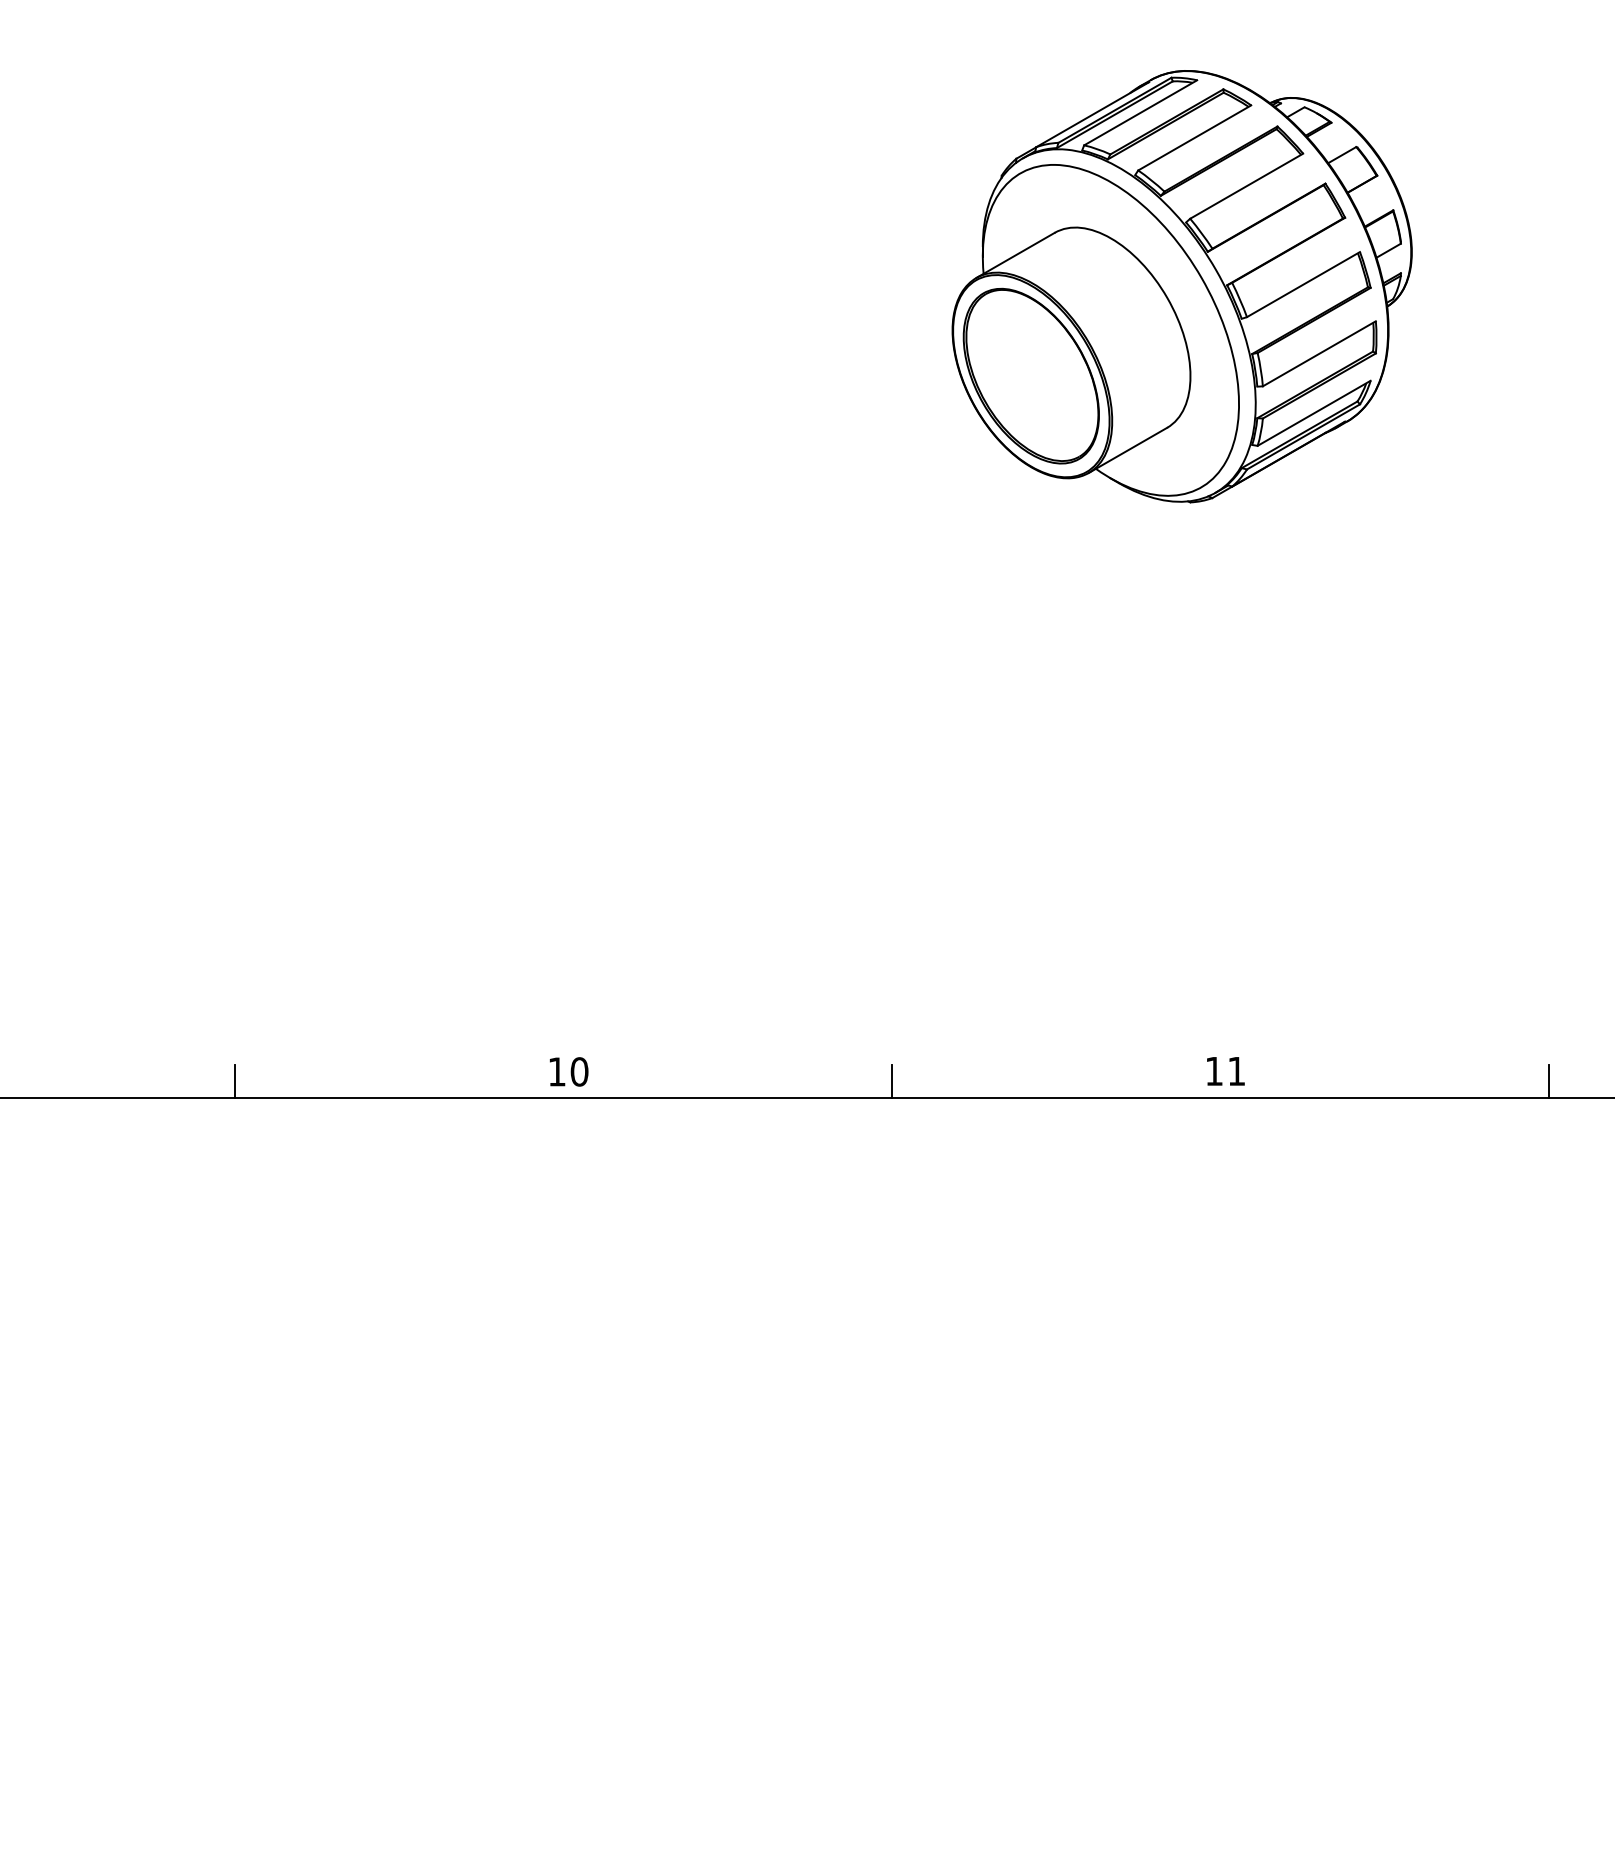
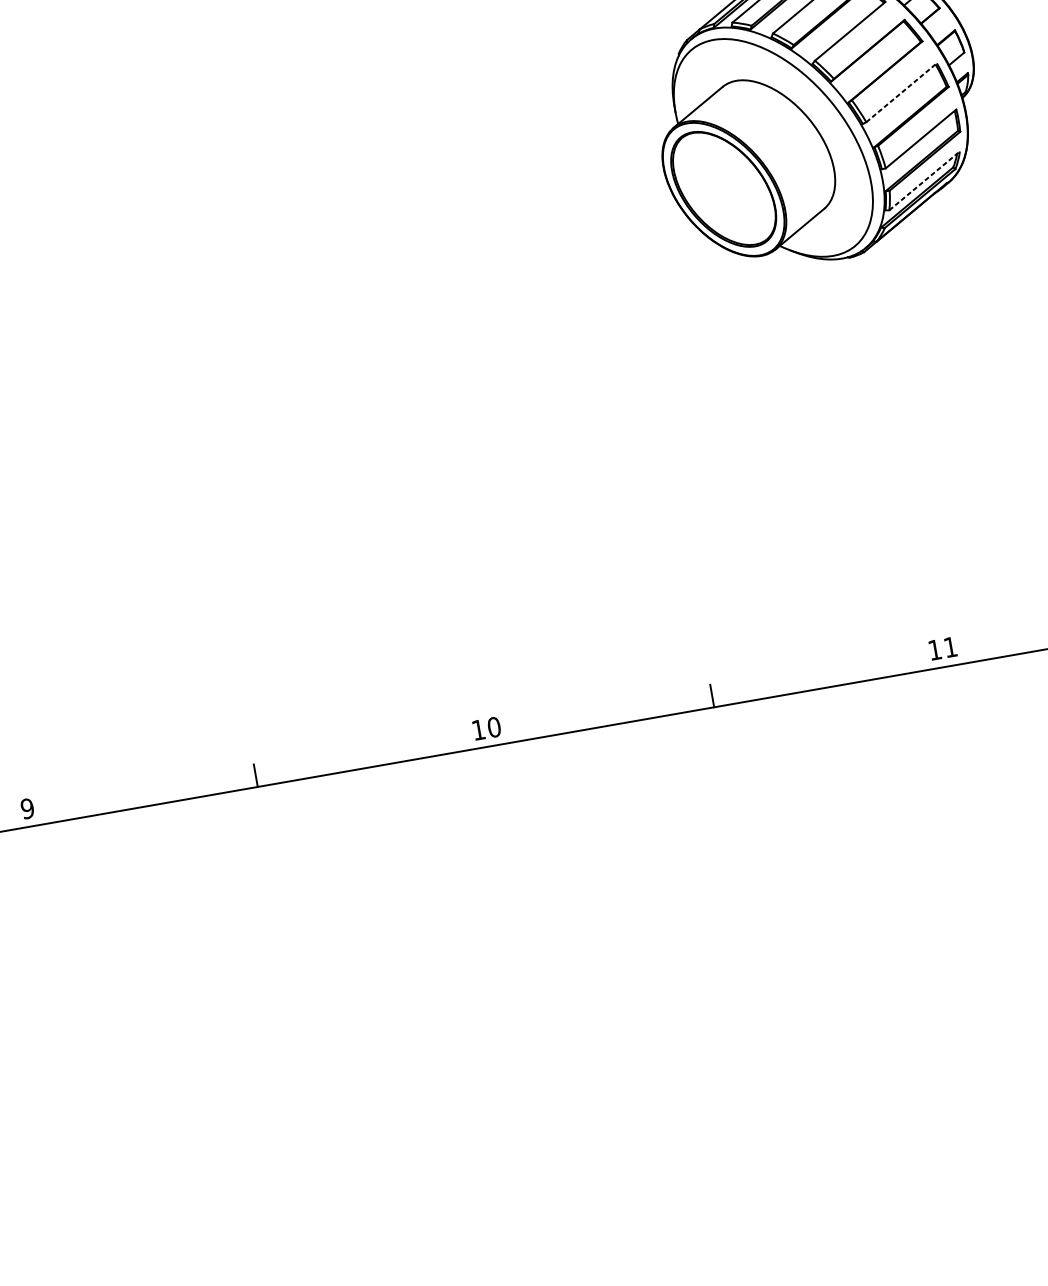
line: (1303, 284) -> (901, 92), solid -> dashed
line: (1314, 413) -> (924, 180), solid -> dashed

